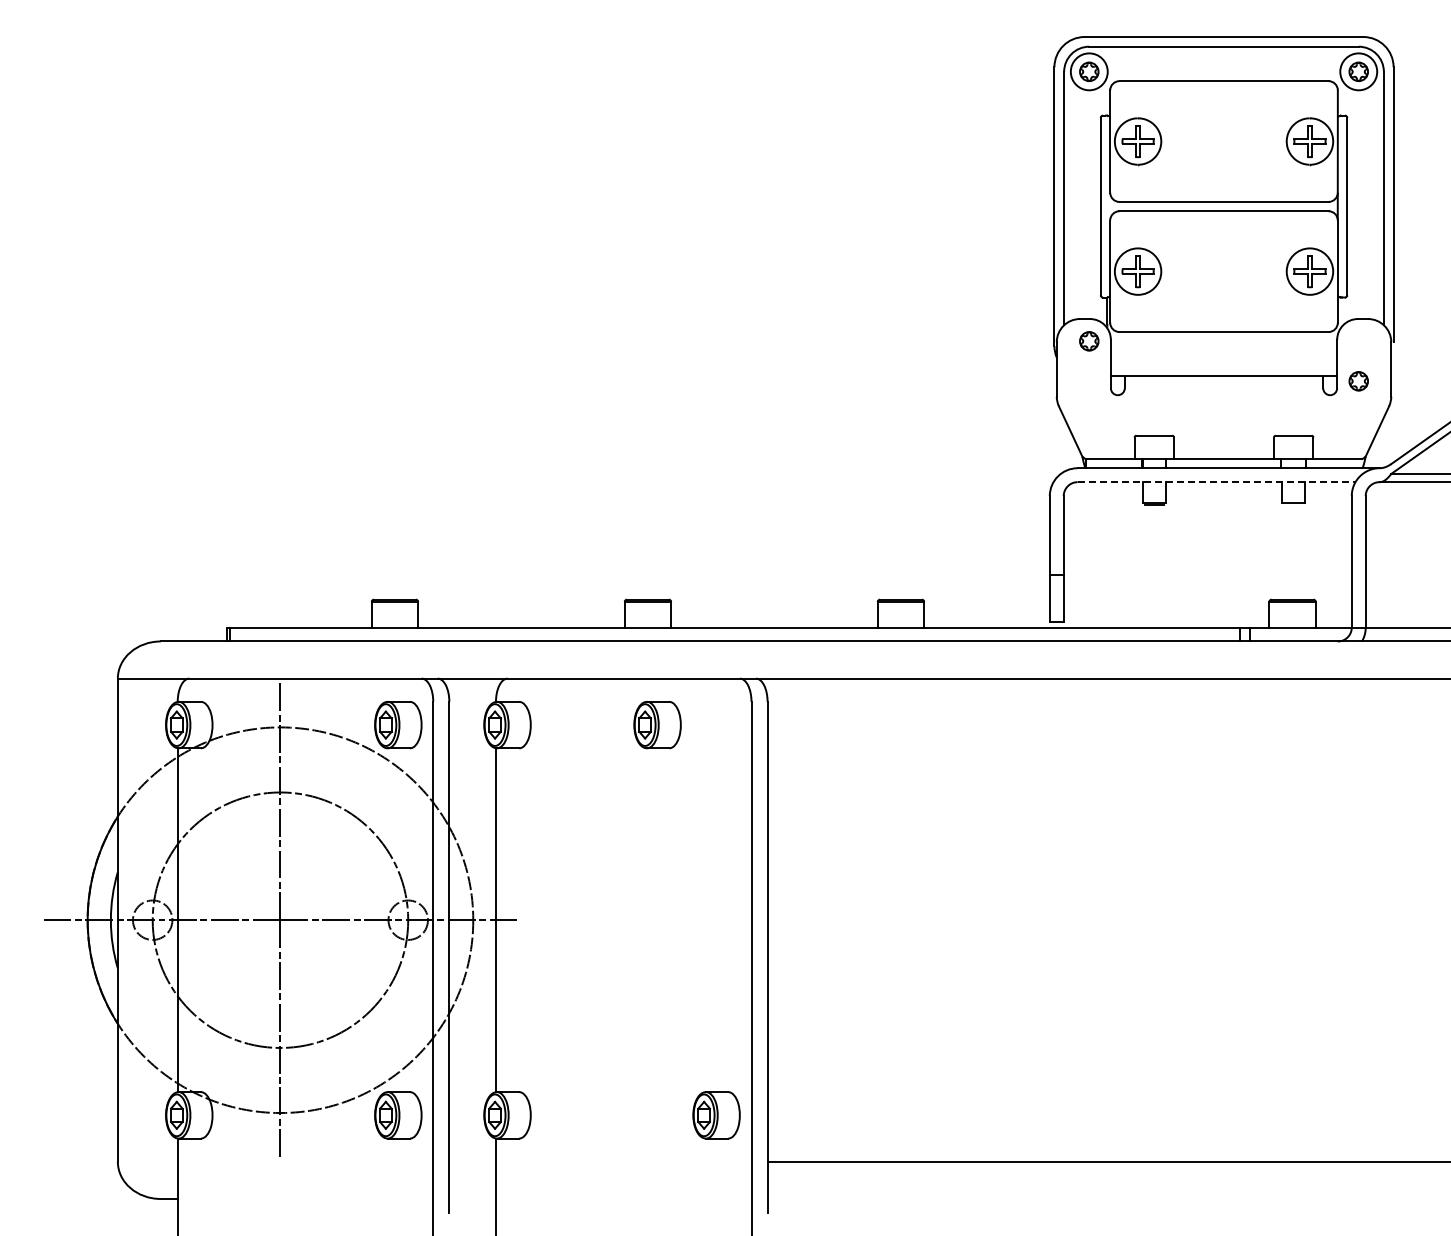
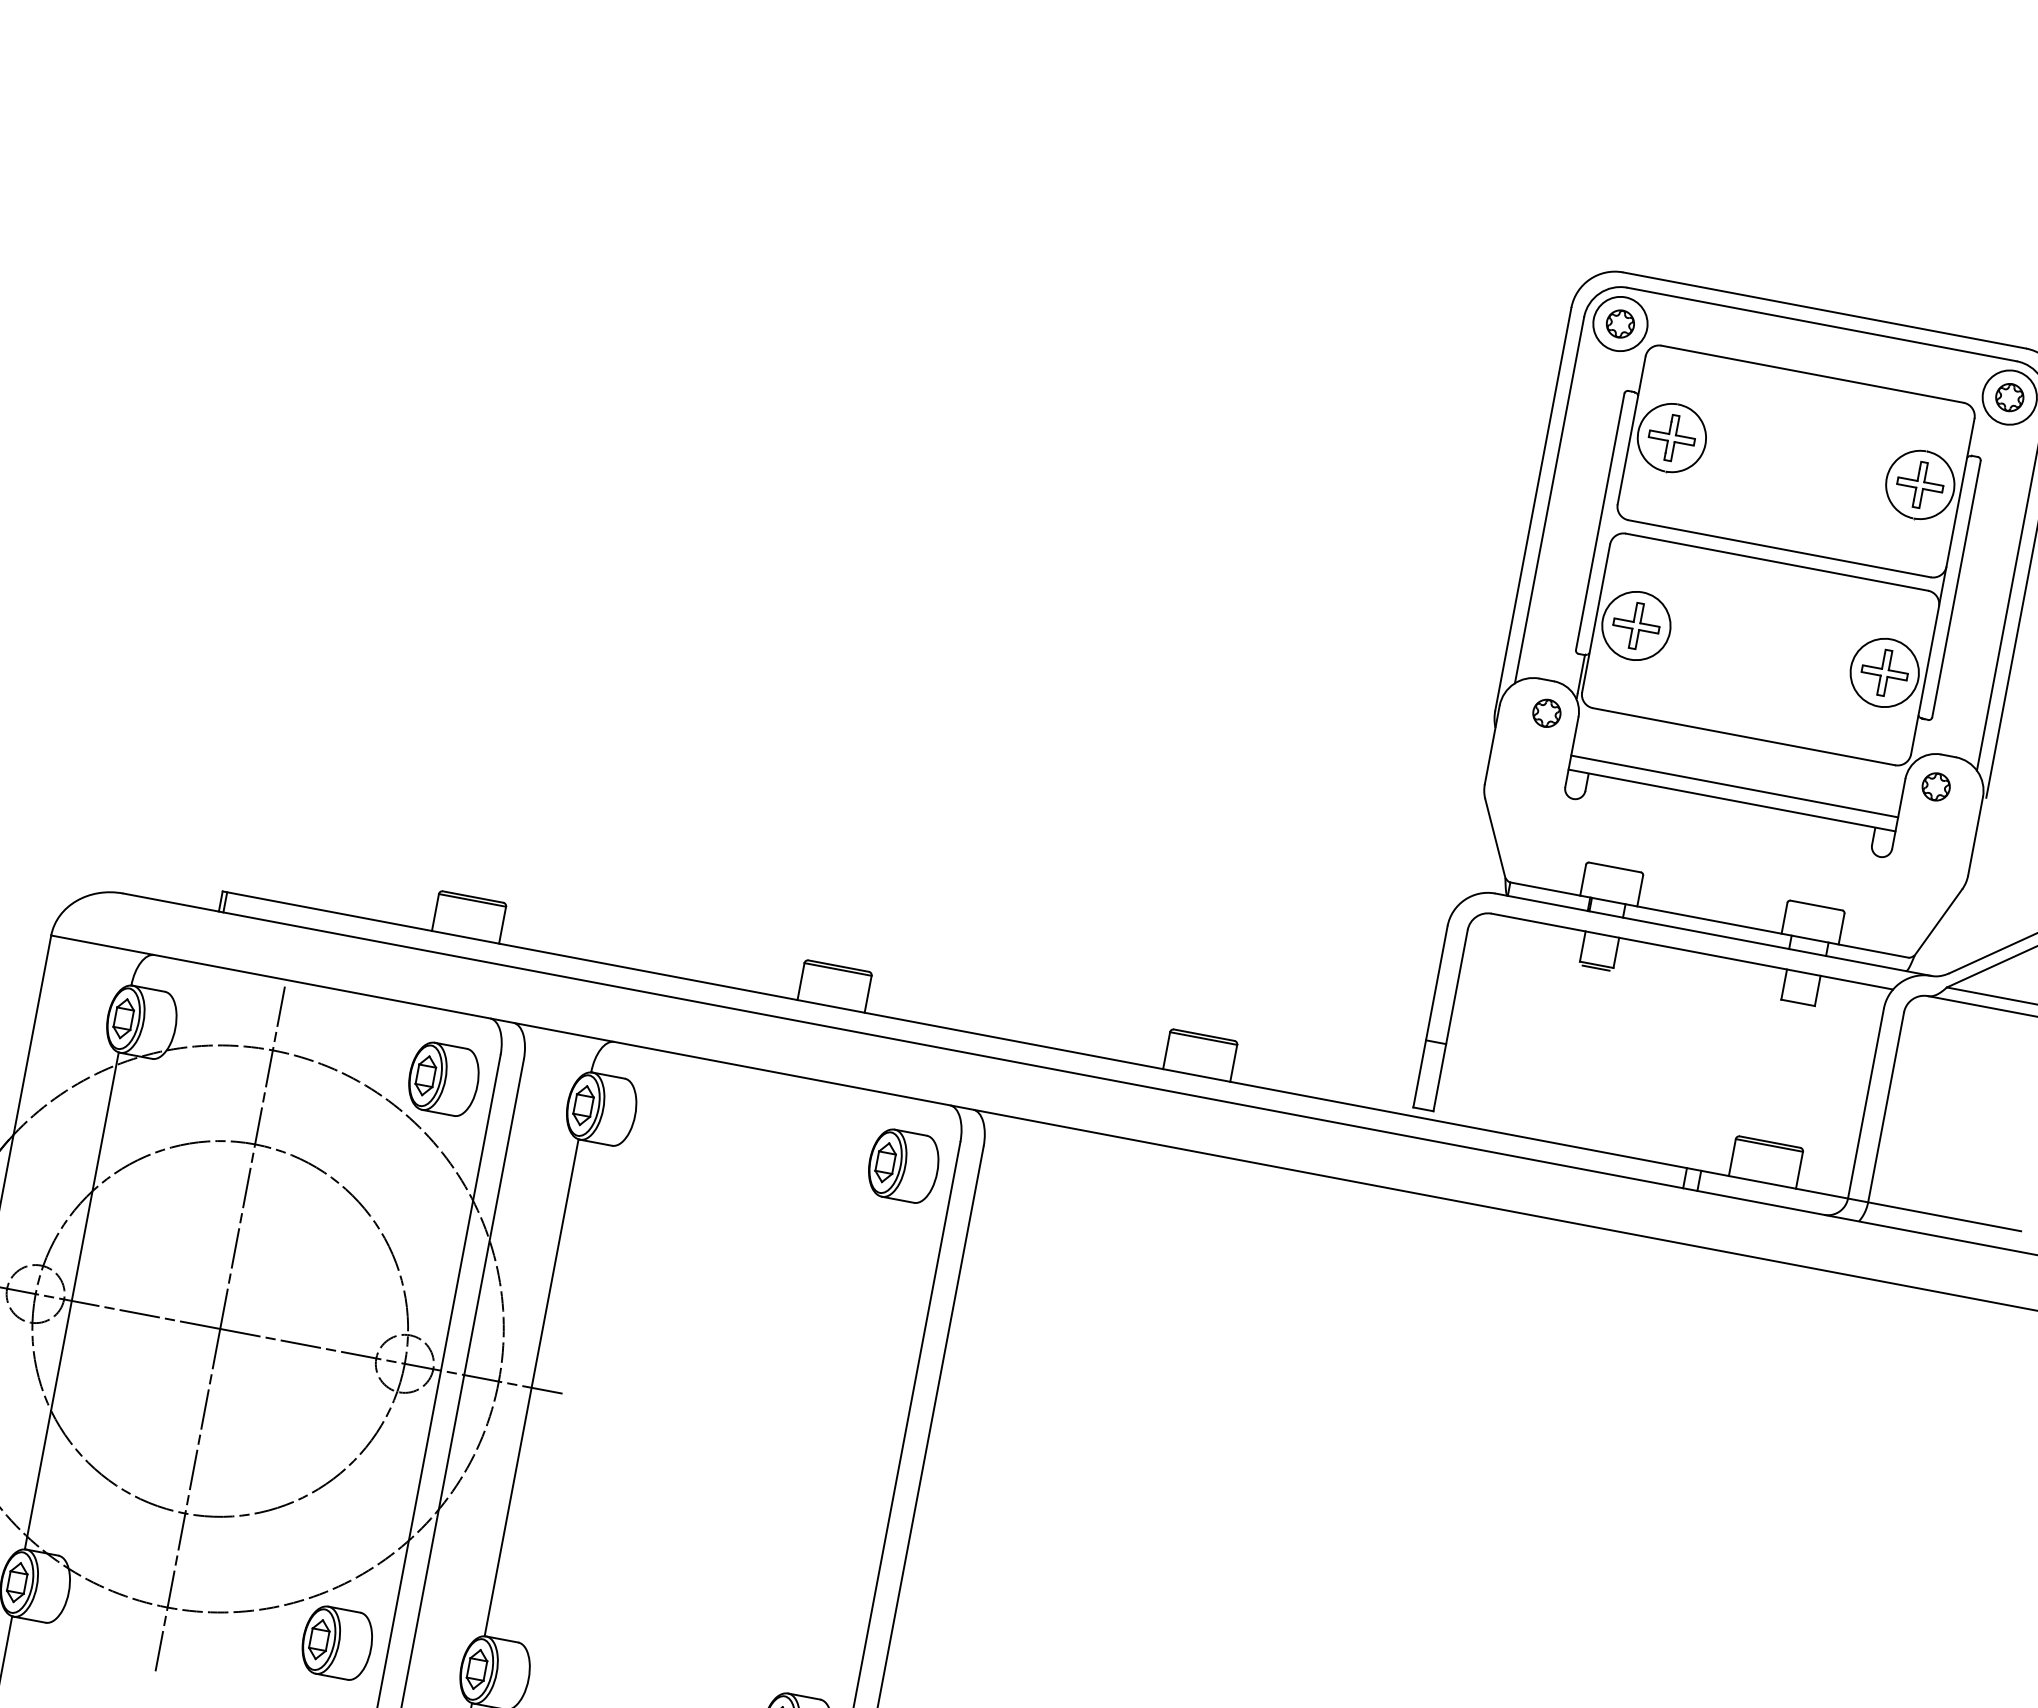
line: (1223, 366) -> (1733, 786), added
part: (1358, 381) -> (1935, 787), moved
line: (1216, 482) -> (1692, 952), dashed -> solid
part: (657, 725) -> (903, 1166), moved

